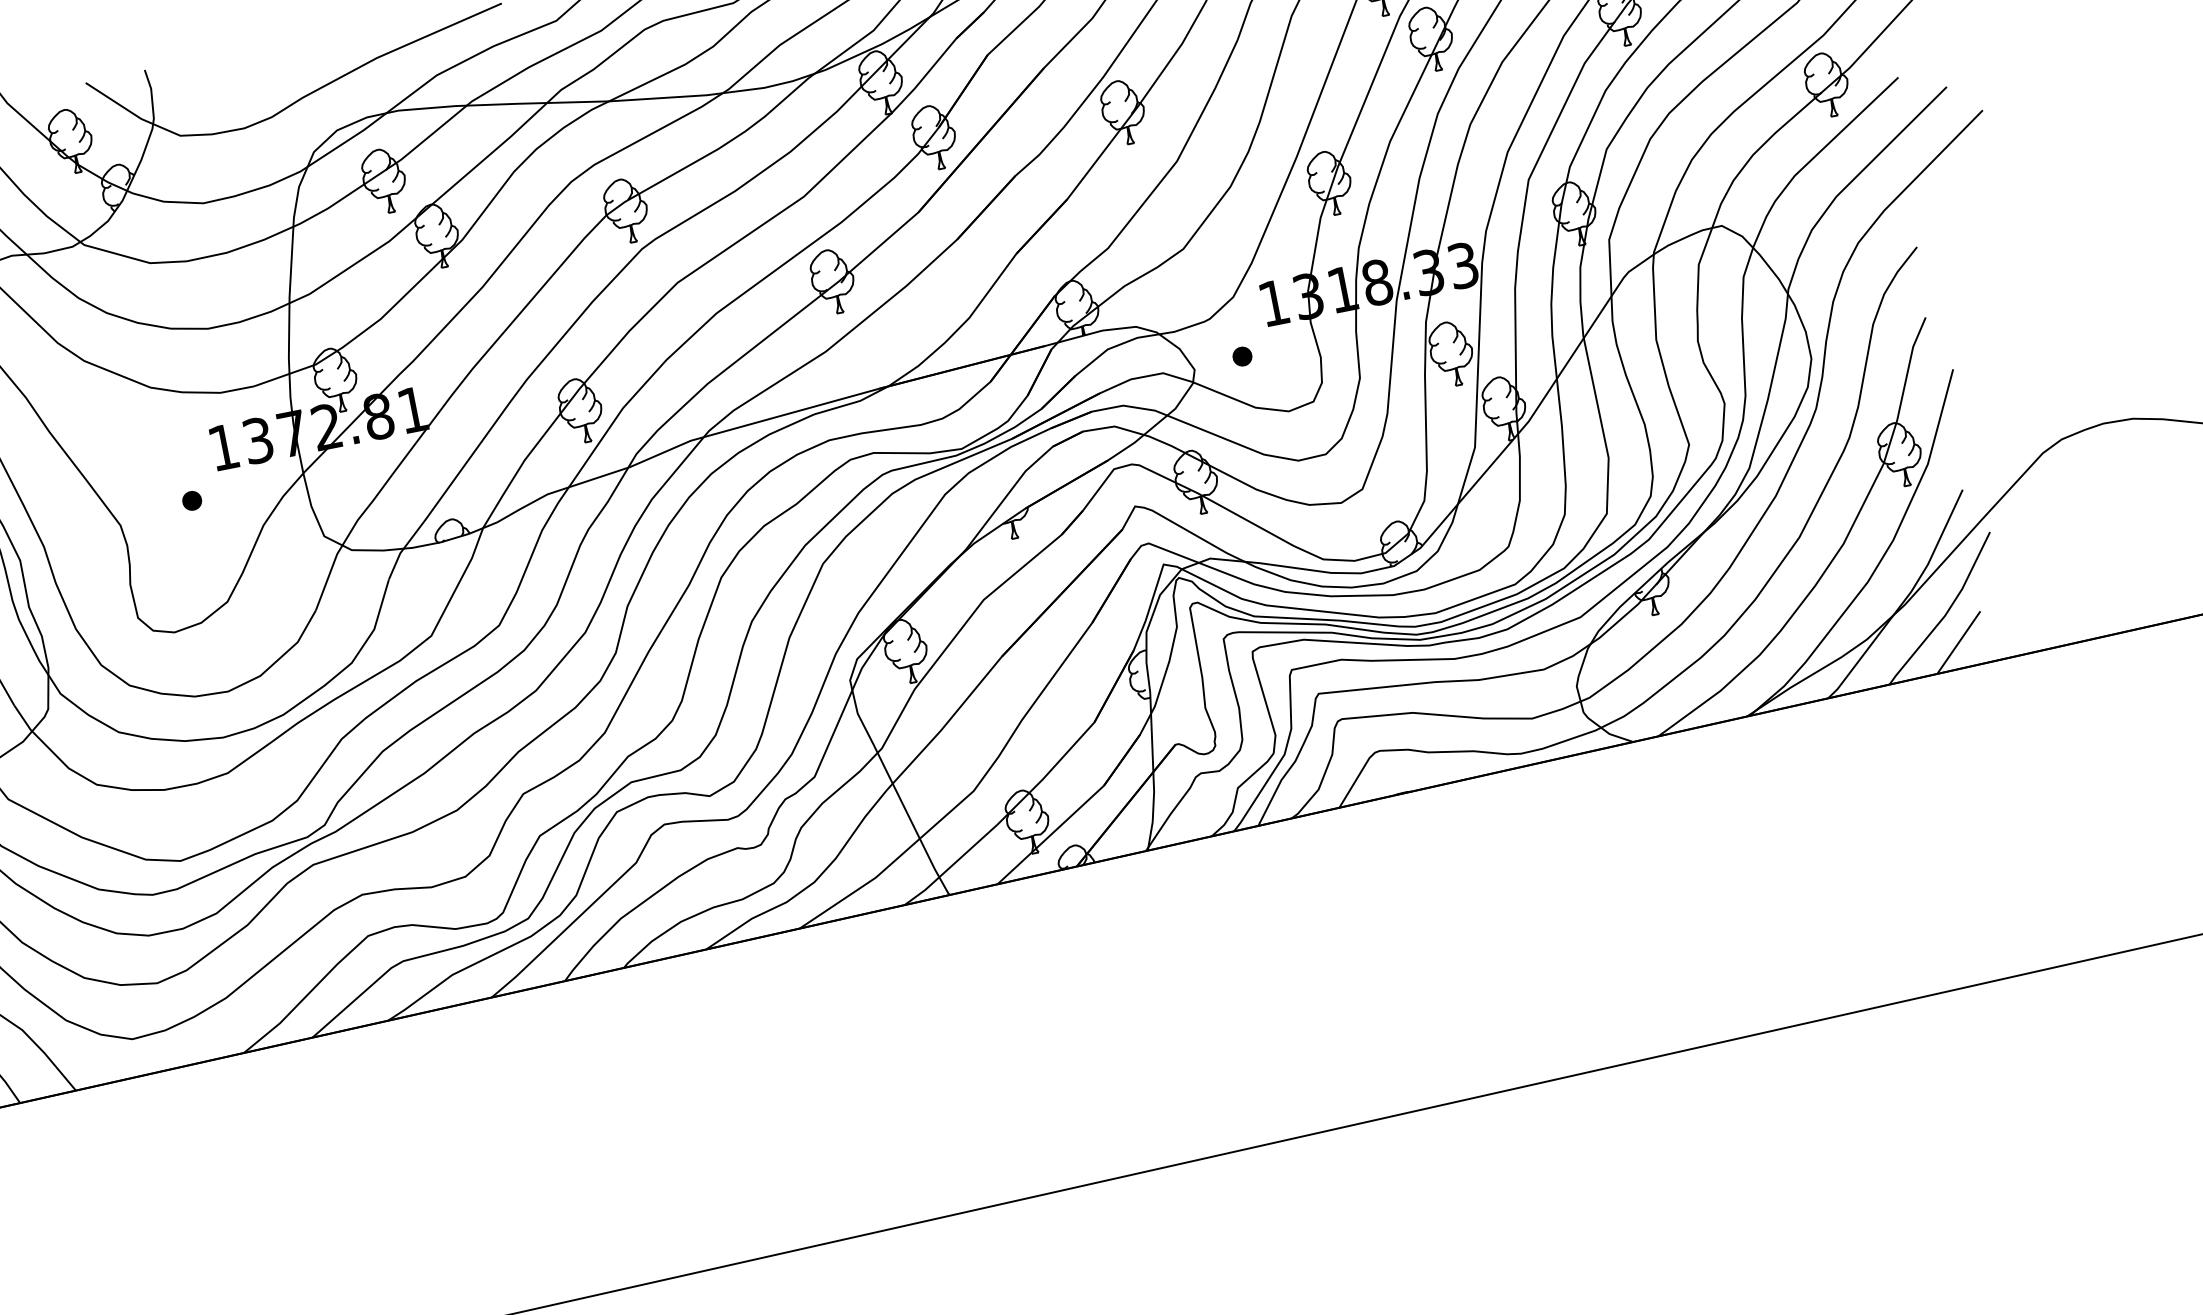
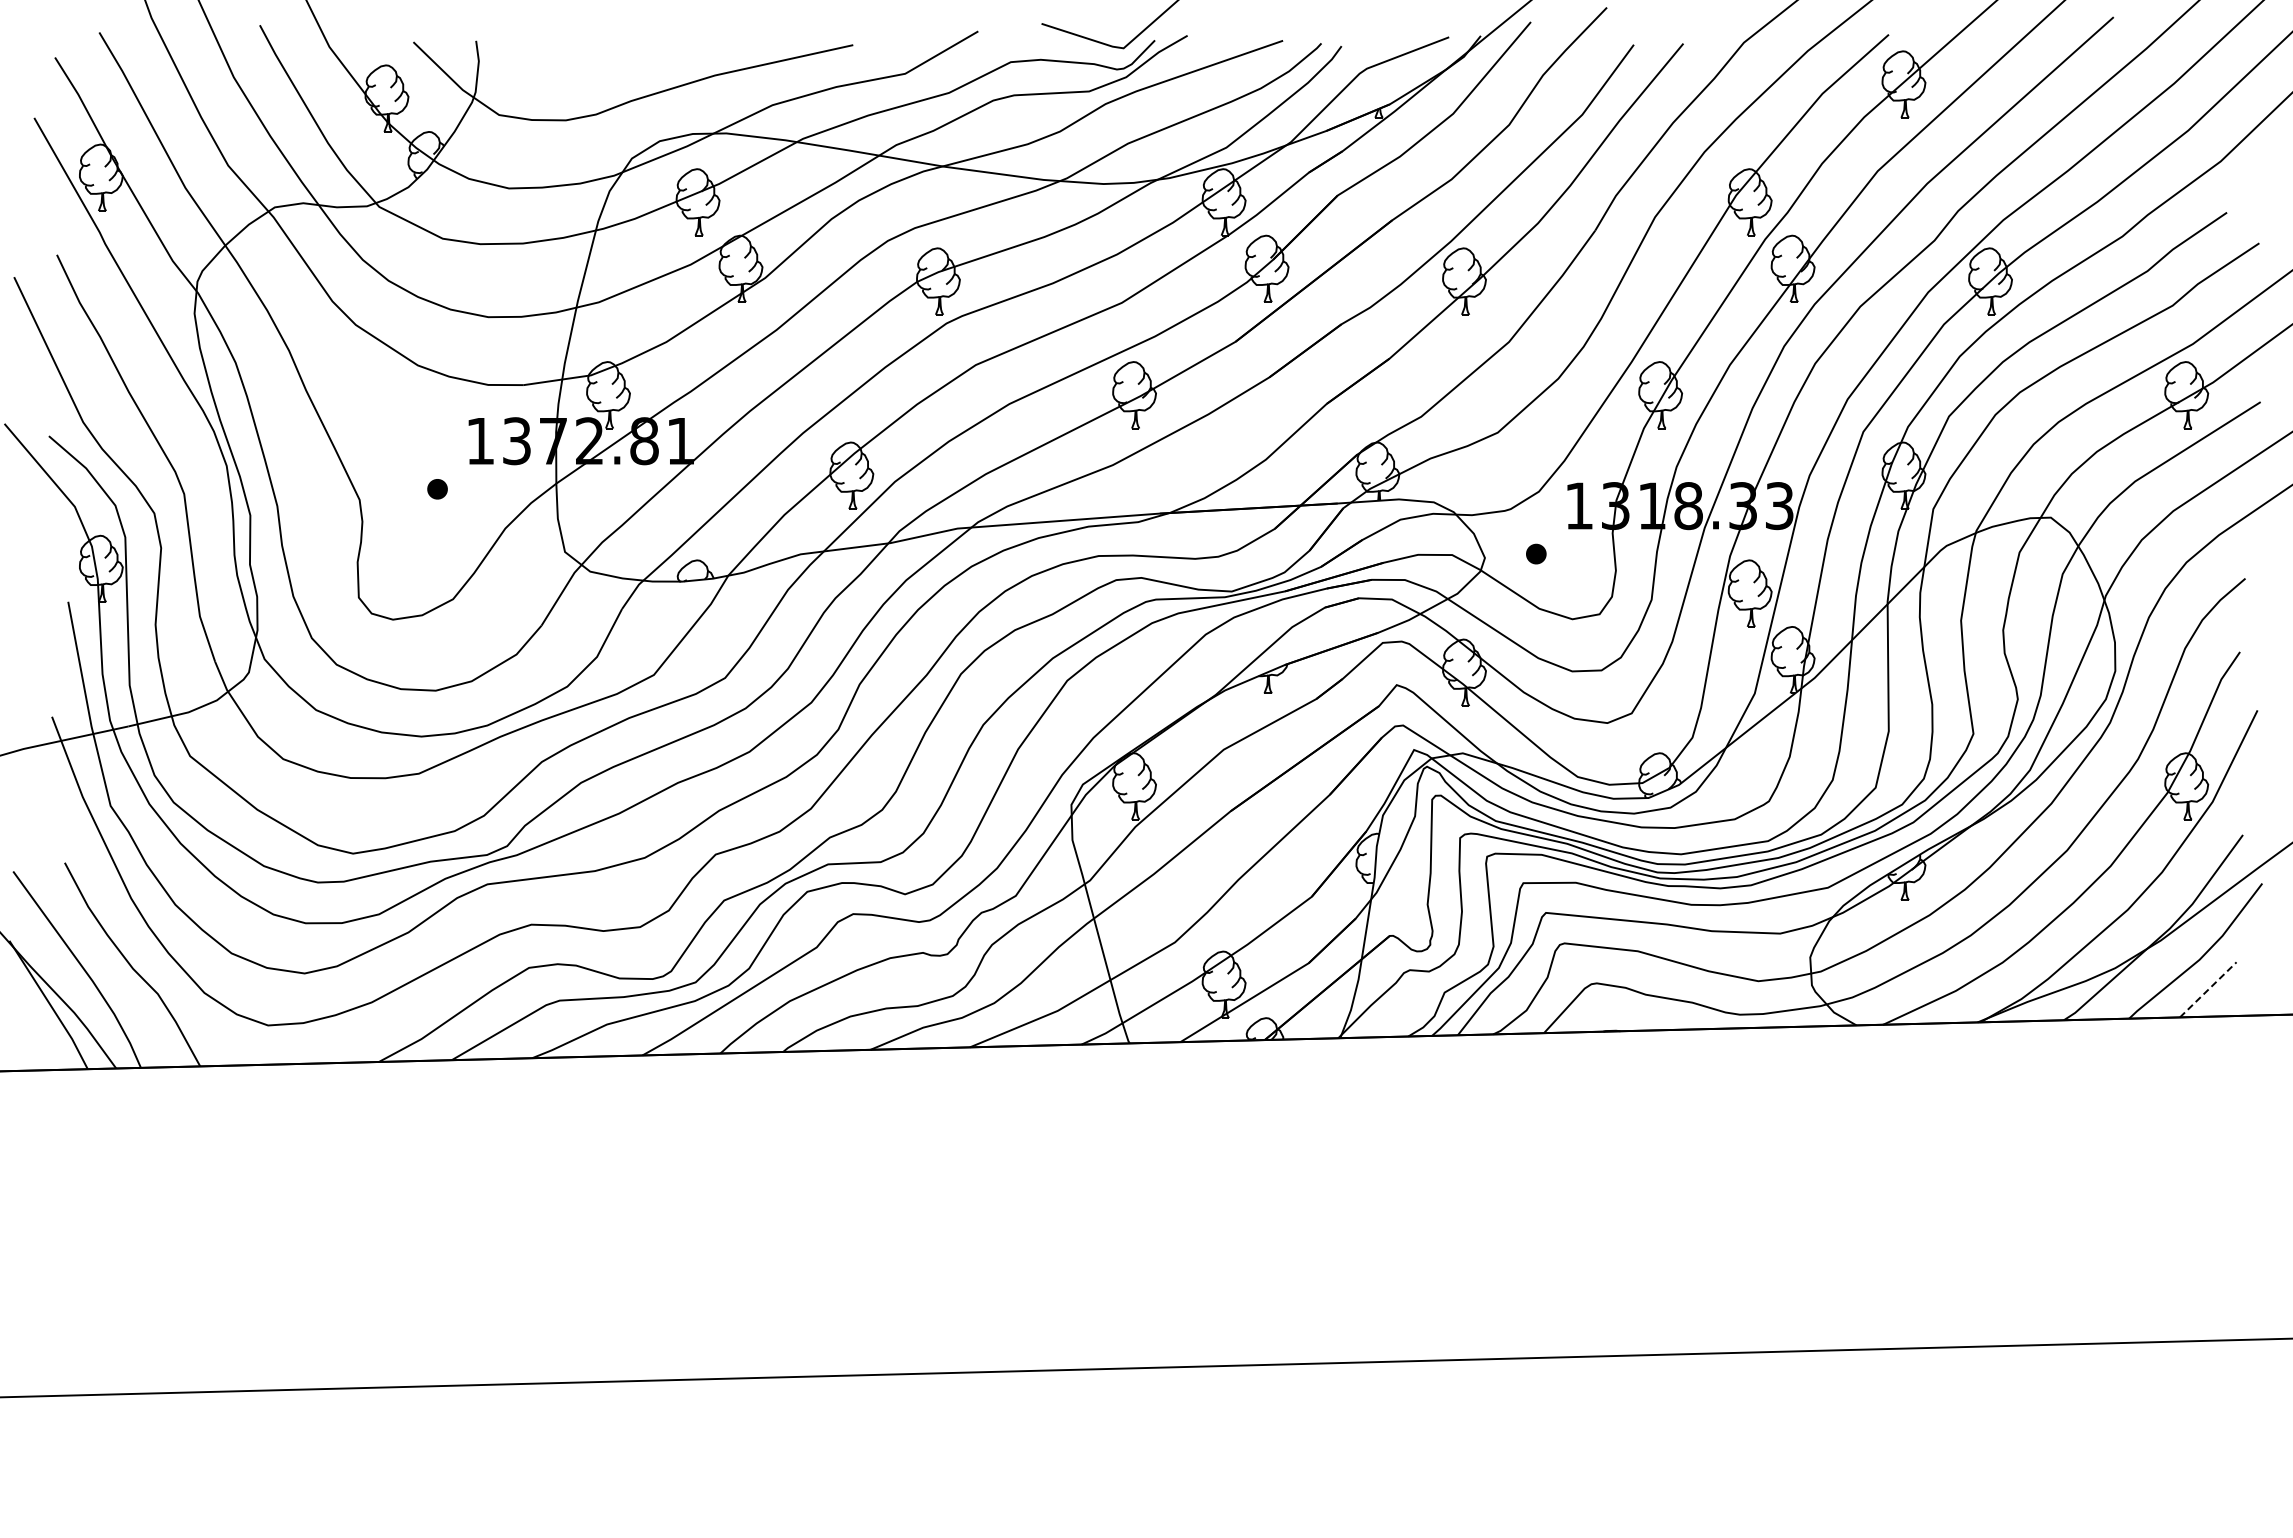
line: (1959, 642) -> (2208, 989), solid -> dashed

